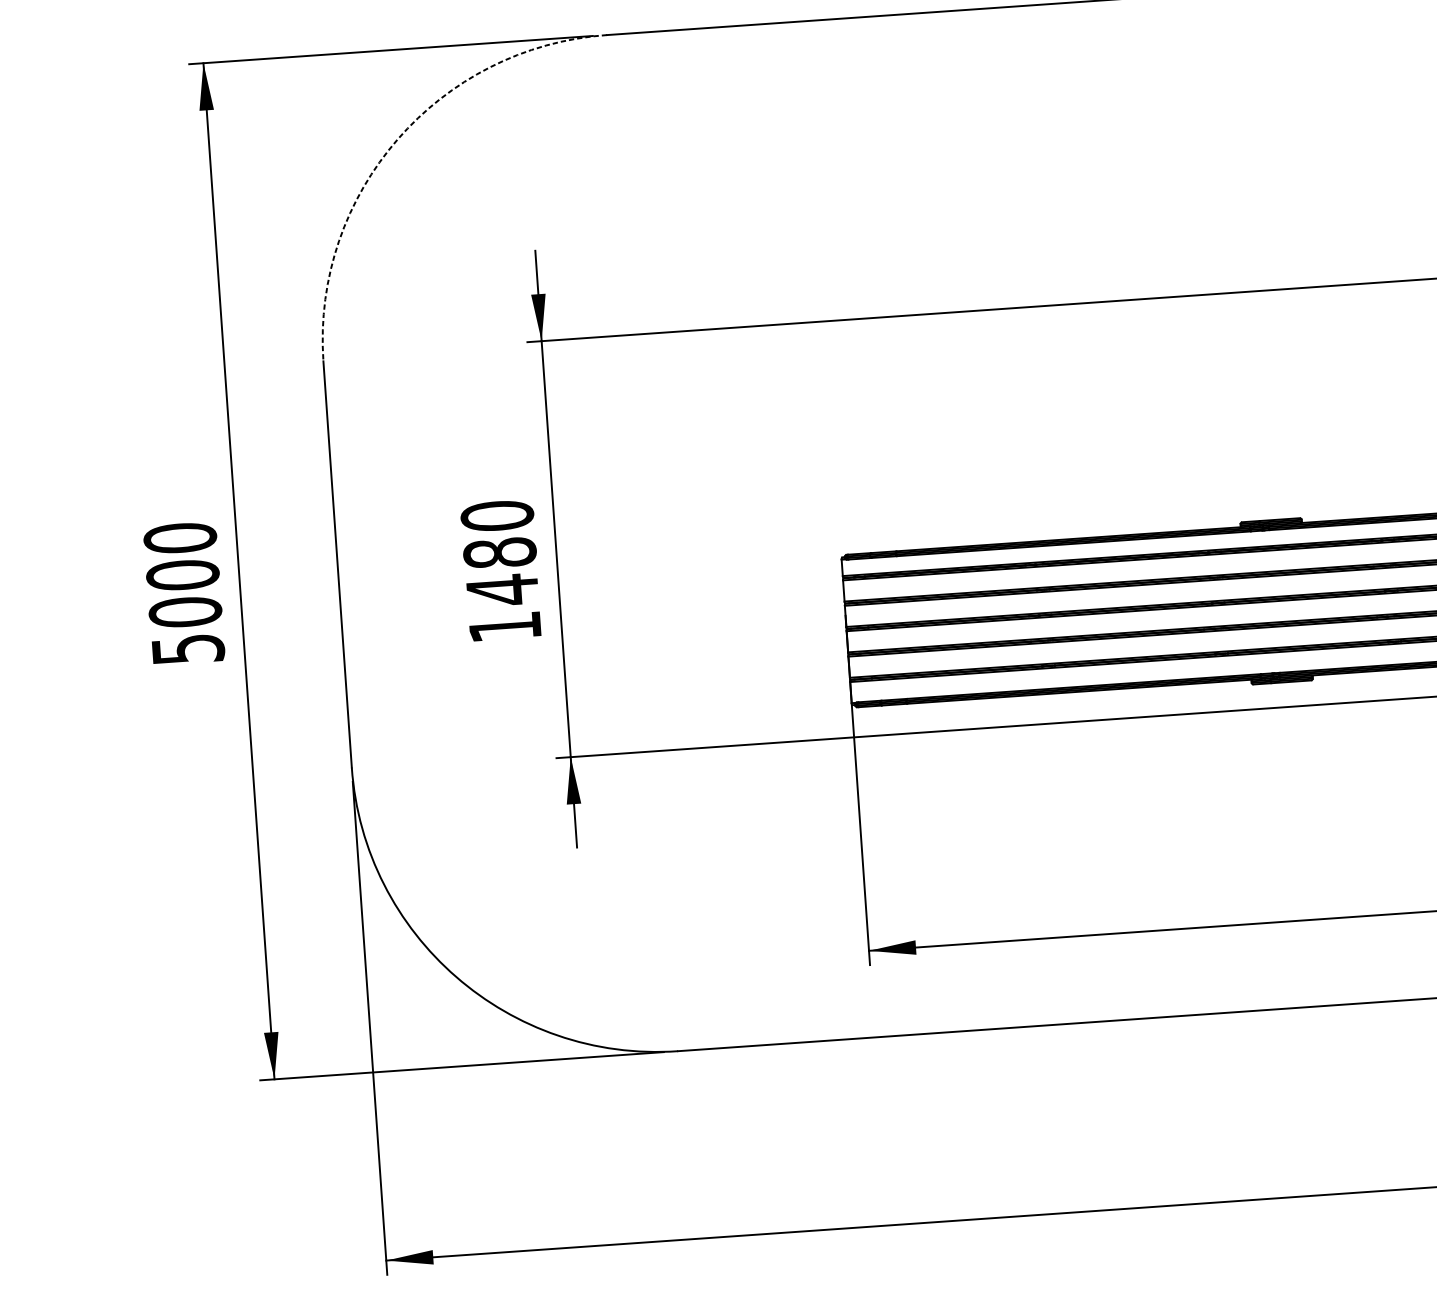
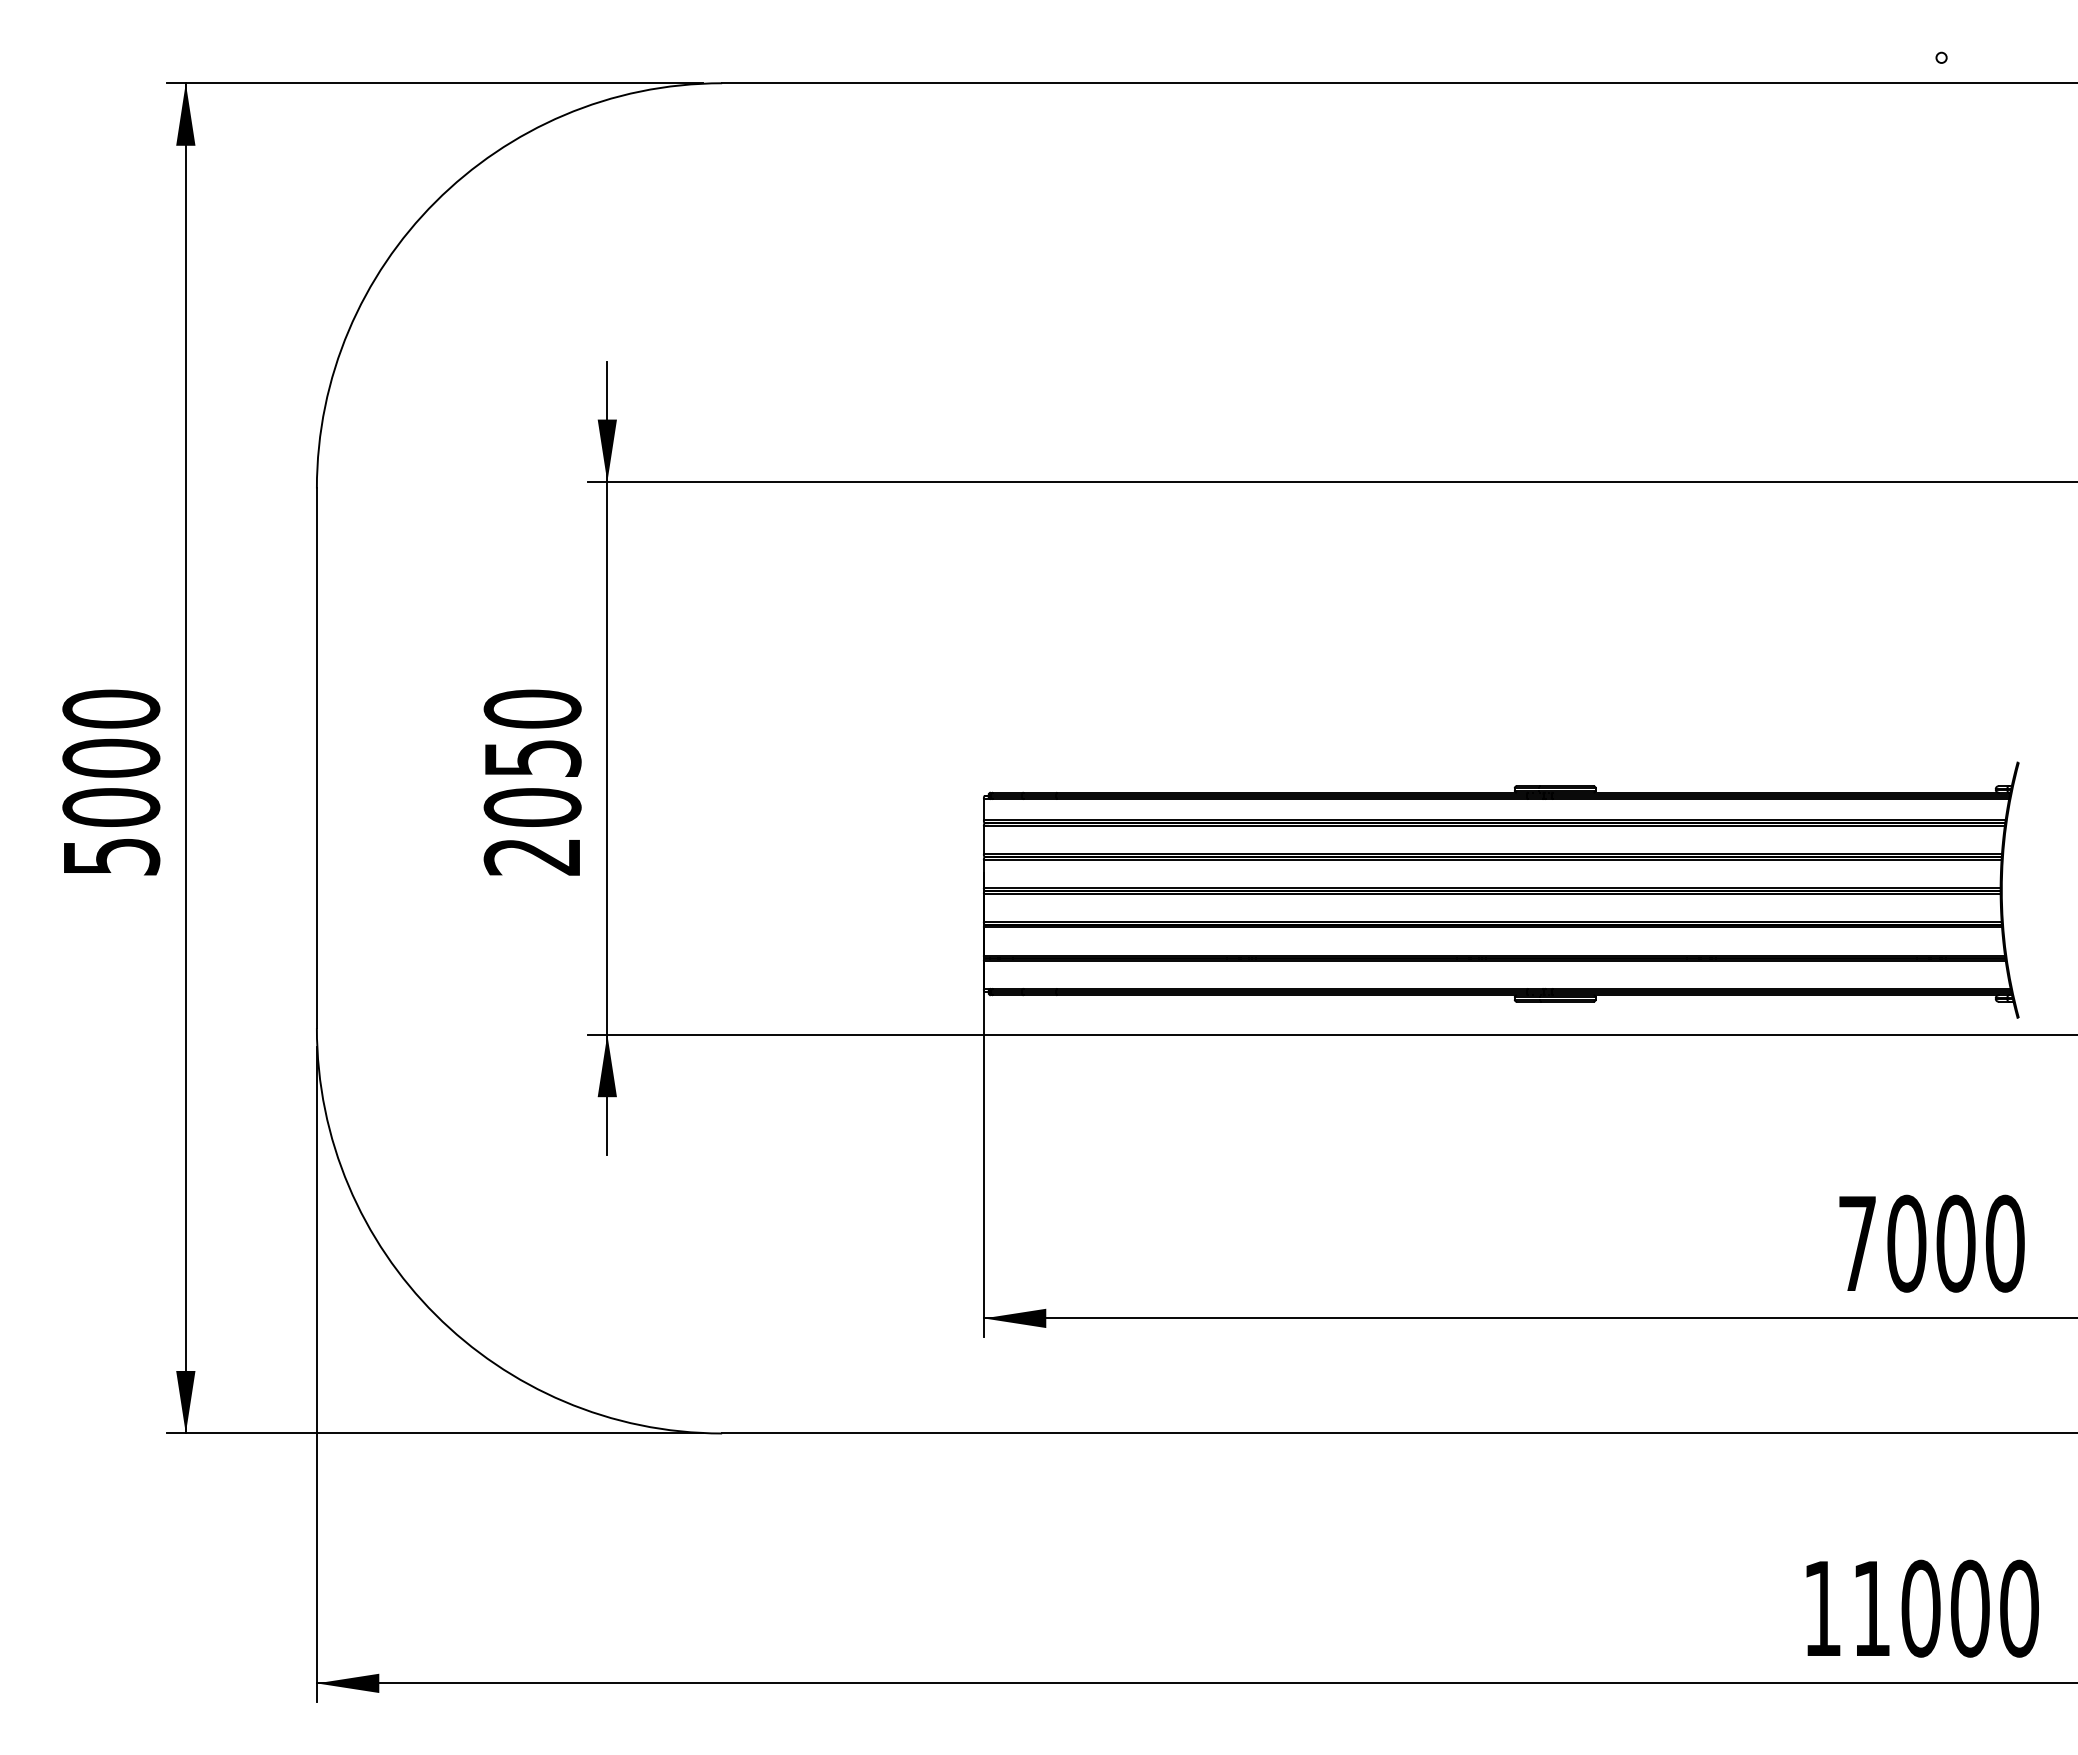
arc: (397, 139) -> (435, 201), dashed -> solid
text: (502, 590) -> (532, 807), 1480 -> 2050

